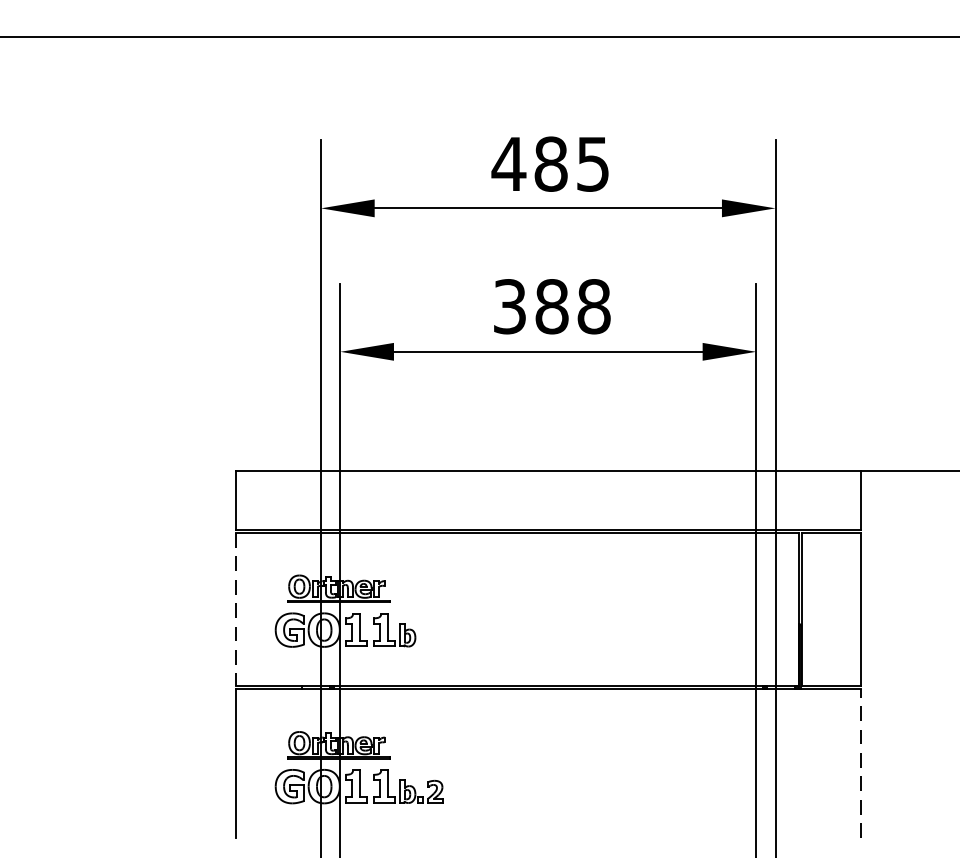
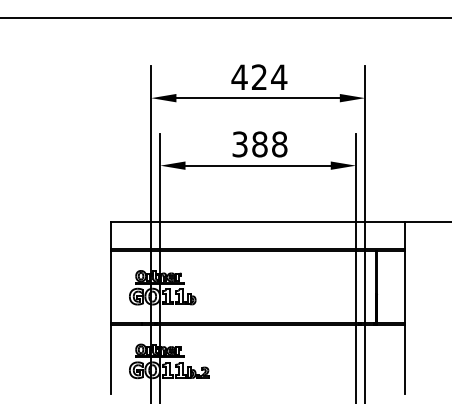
text: (572, 164) -> (269, 77), 485 -> 424
line: (236, 610) -> (111, 287), dashed -> solid
line: (861, 763) -> (405, 359), dashed -> solid

